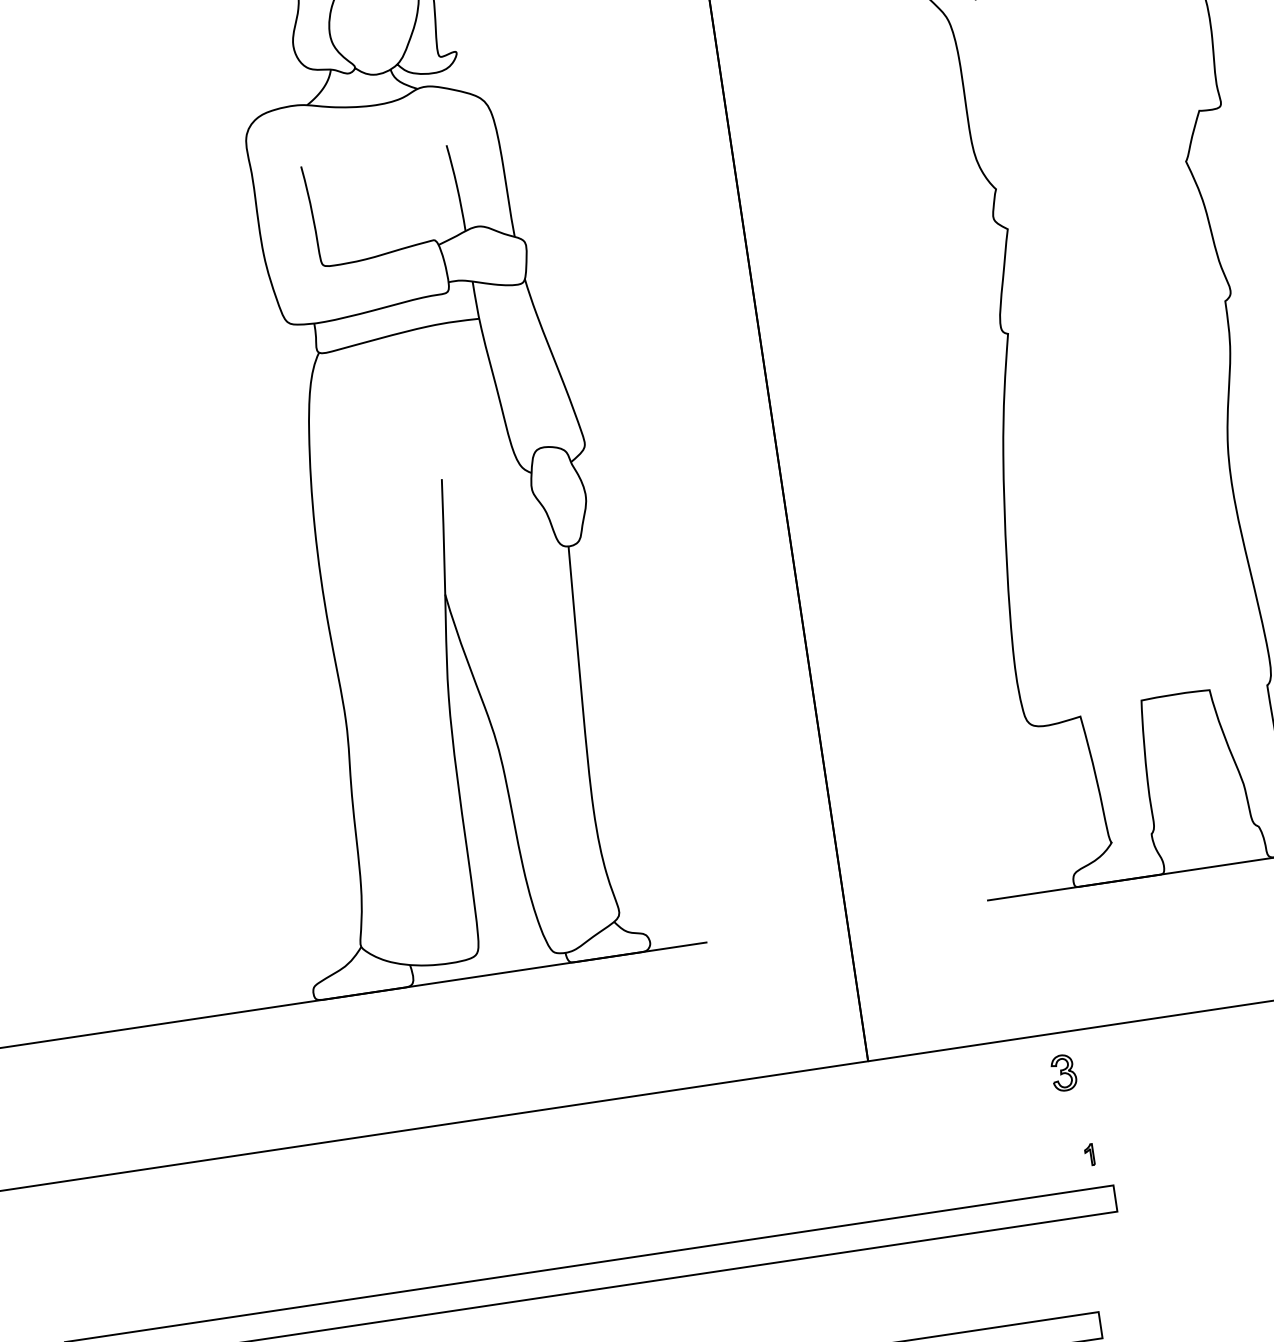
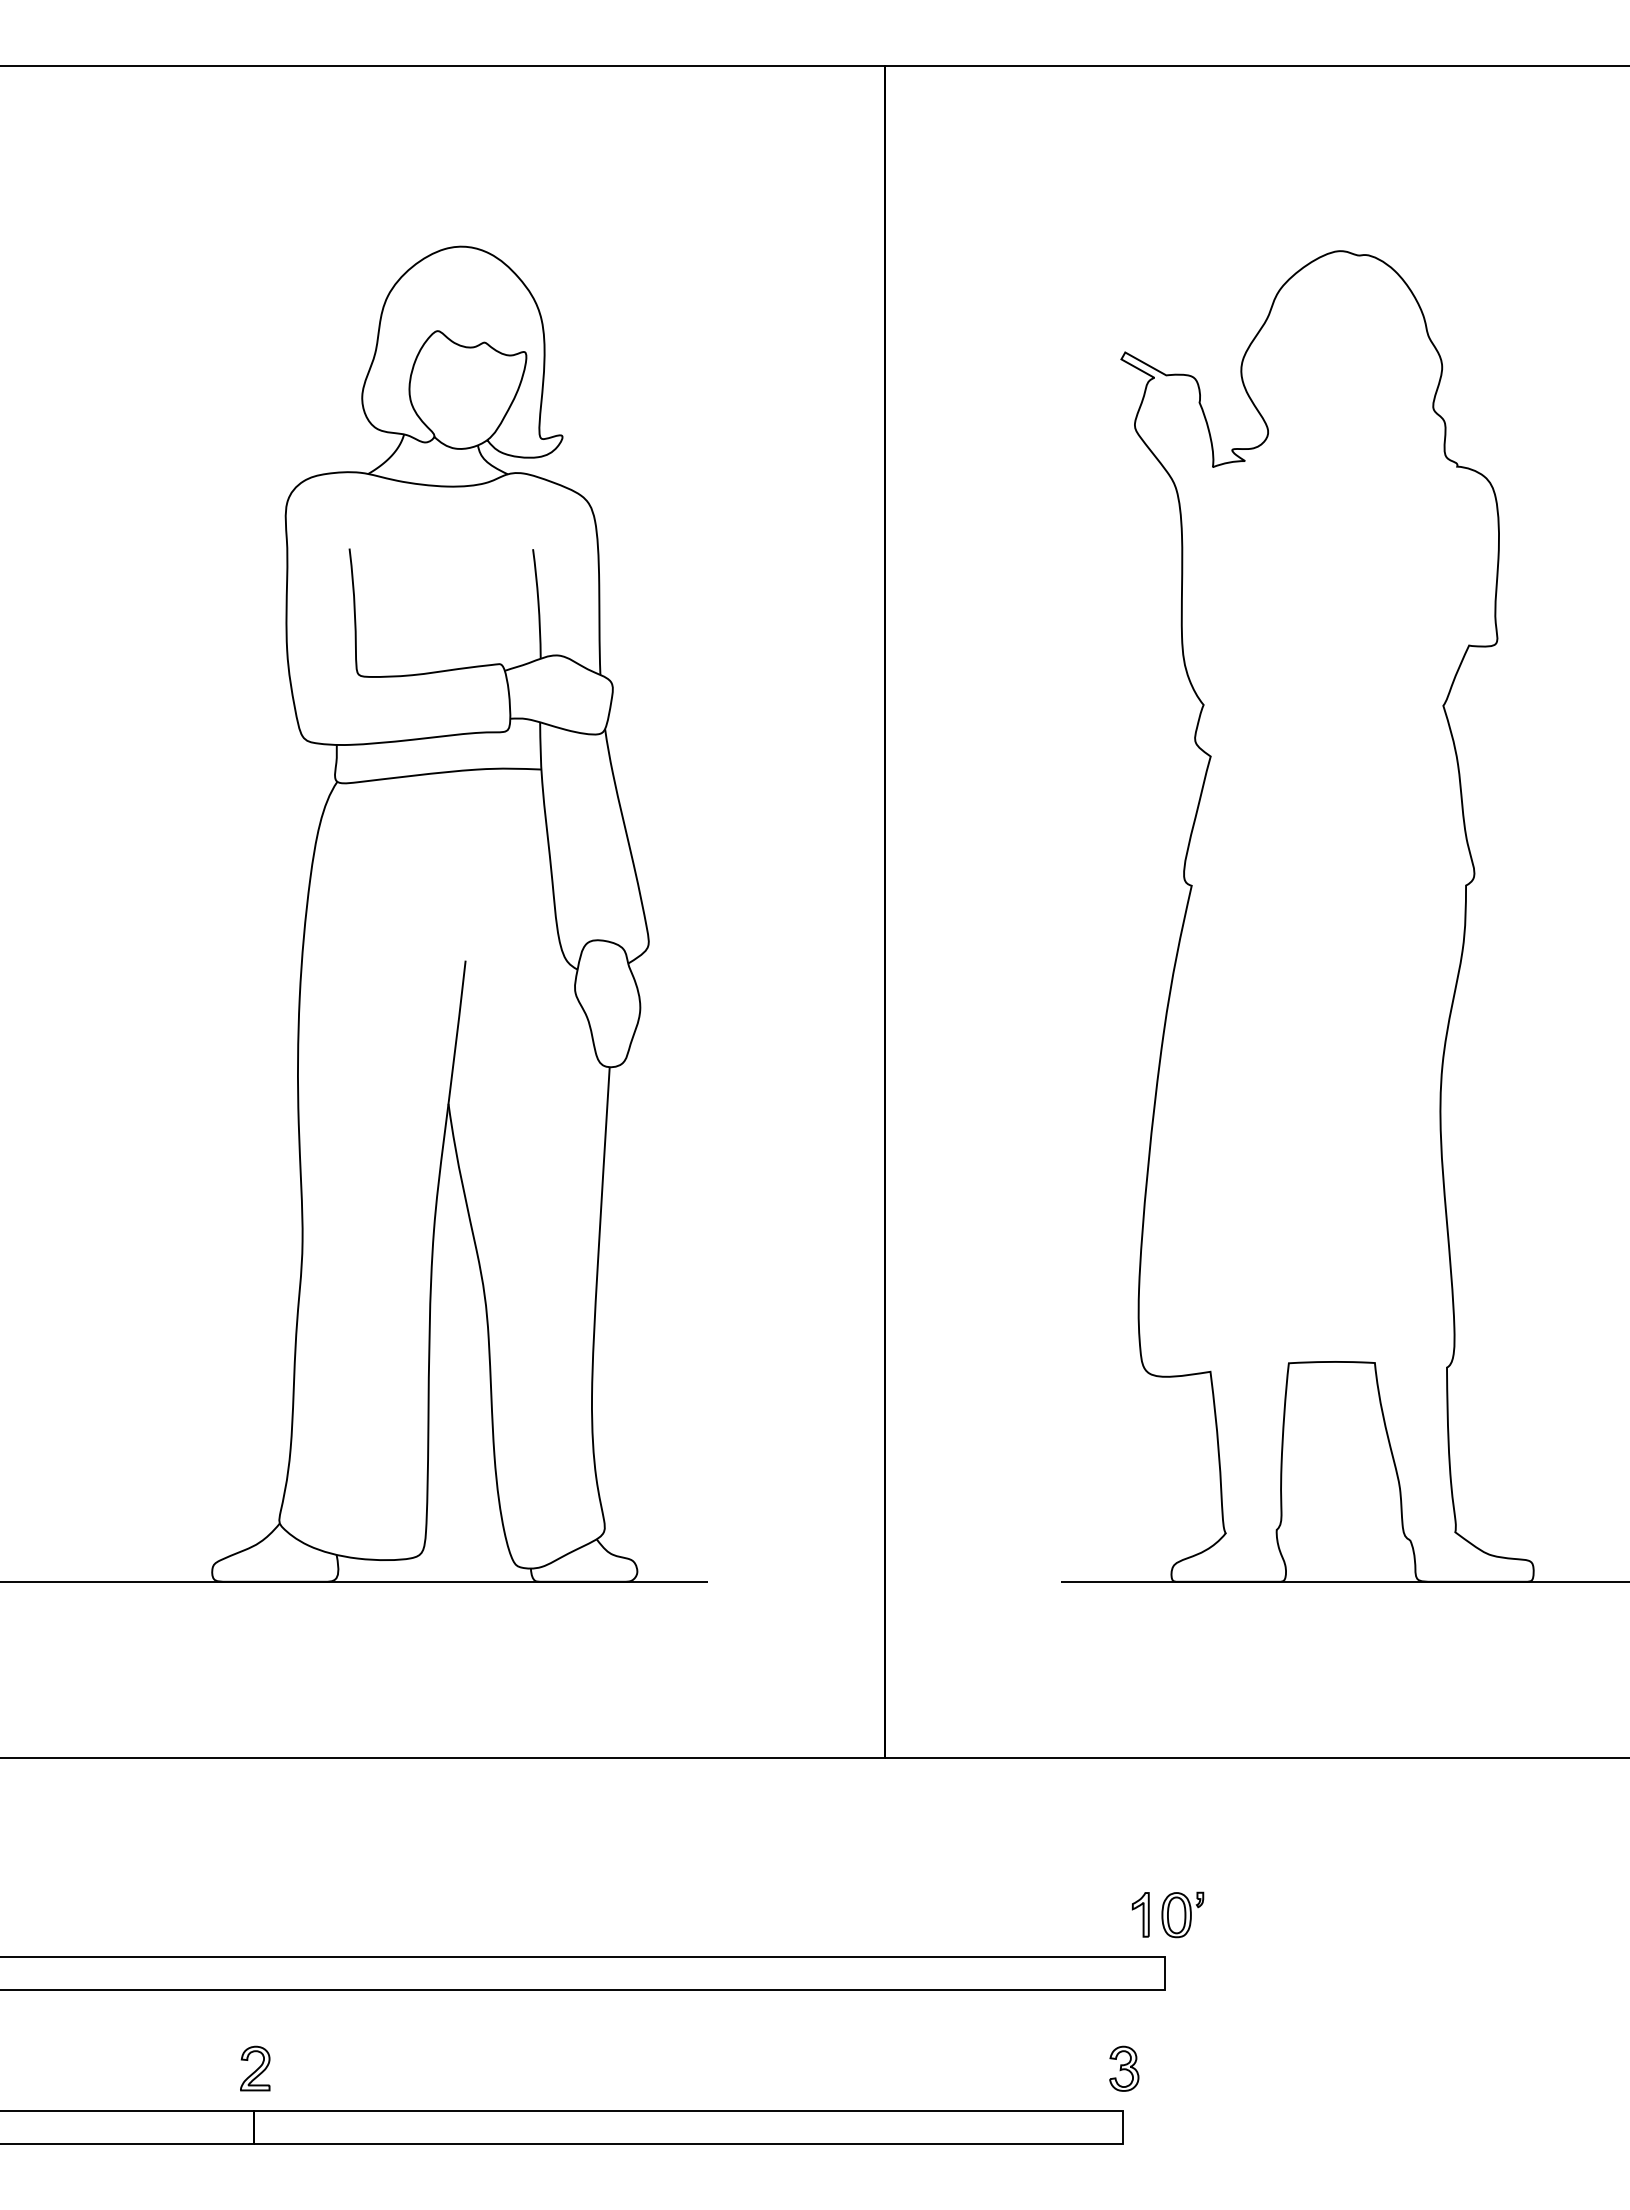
part: (1064, 1072) -> (1124, 2068), moved
part: (1122, 1149) -> (1182, 1914), added
part: (1089, 1154) -> (1140, 1914), size x1.67

